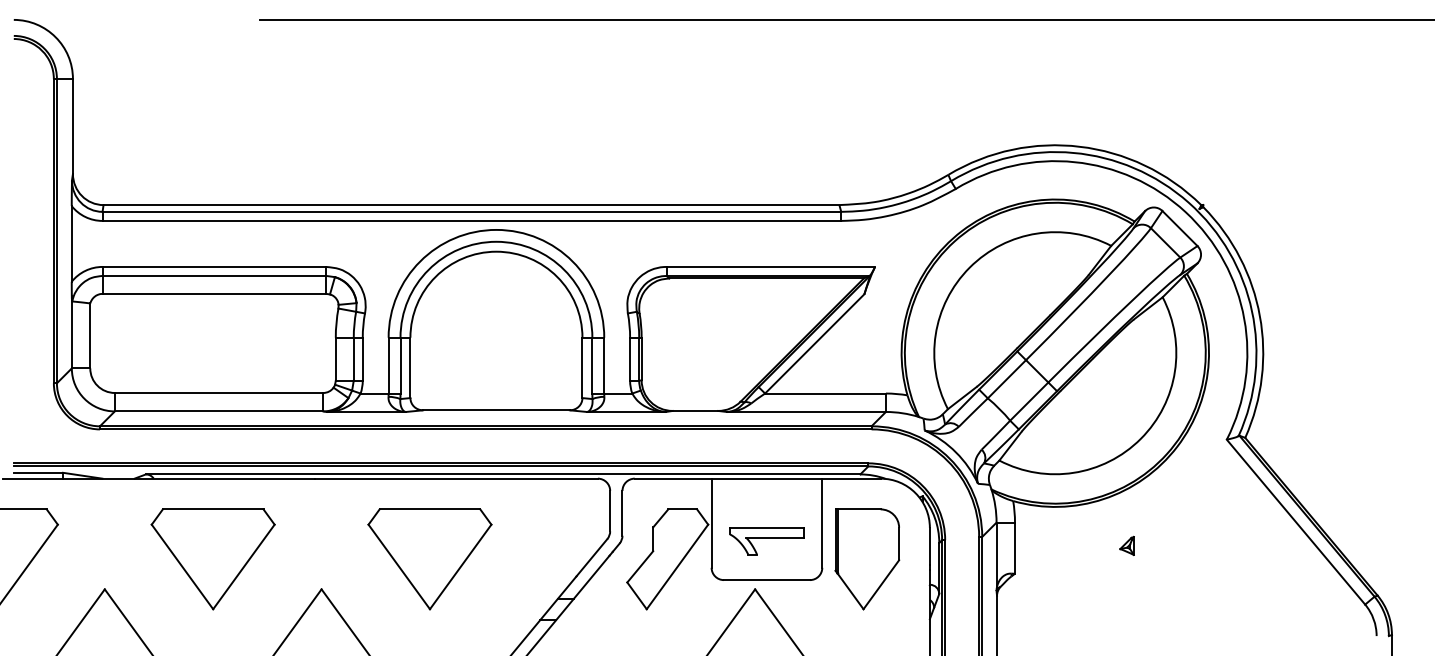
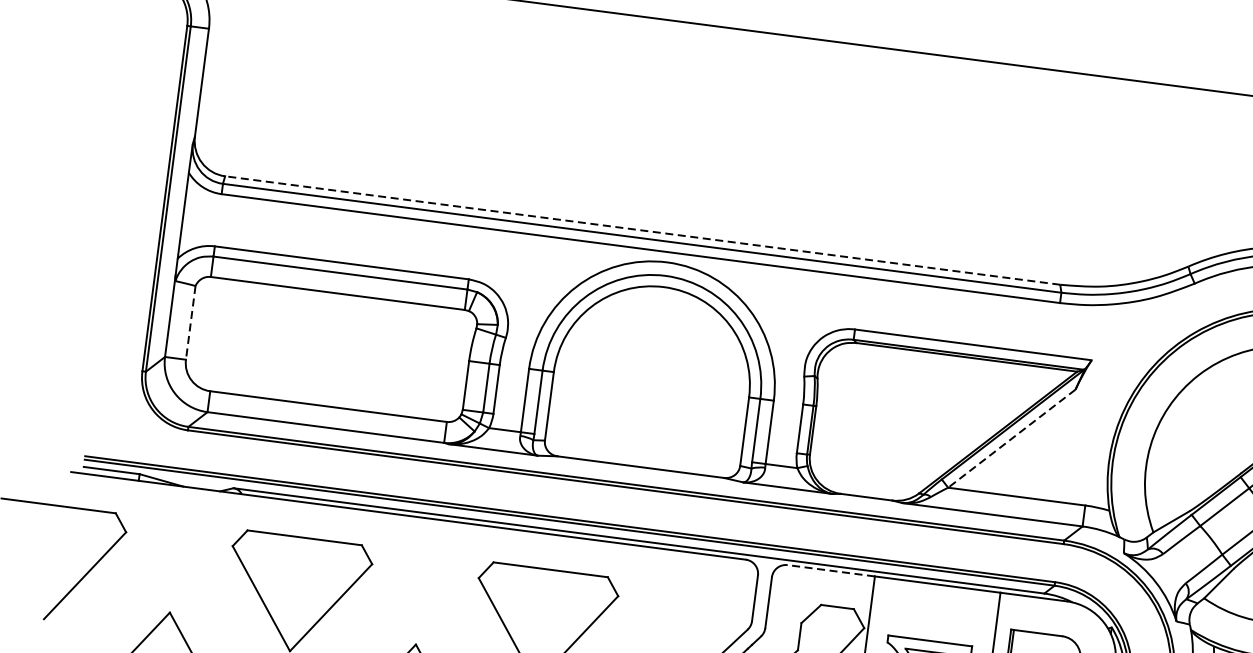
line: (471, 205) -> (642, 231), solid -> dashed
line: (90, 336) -> (190, 323), solid -> dashed
line: (814, 344) -> (1011, 439), solid -> dashed
line: (672, 478) -> (830, 570), solid -> dashed

